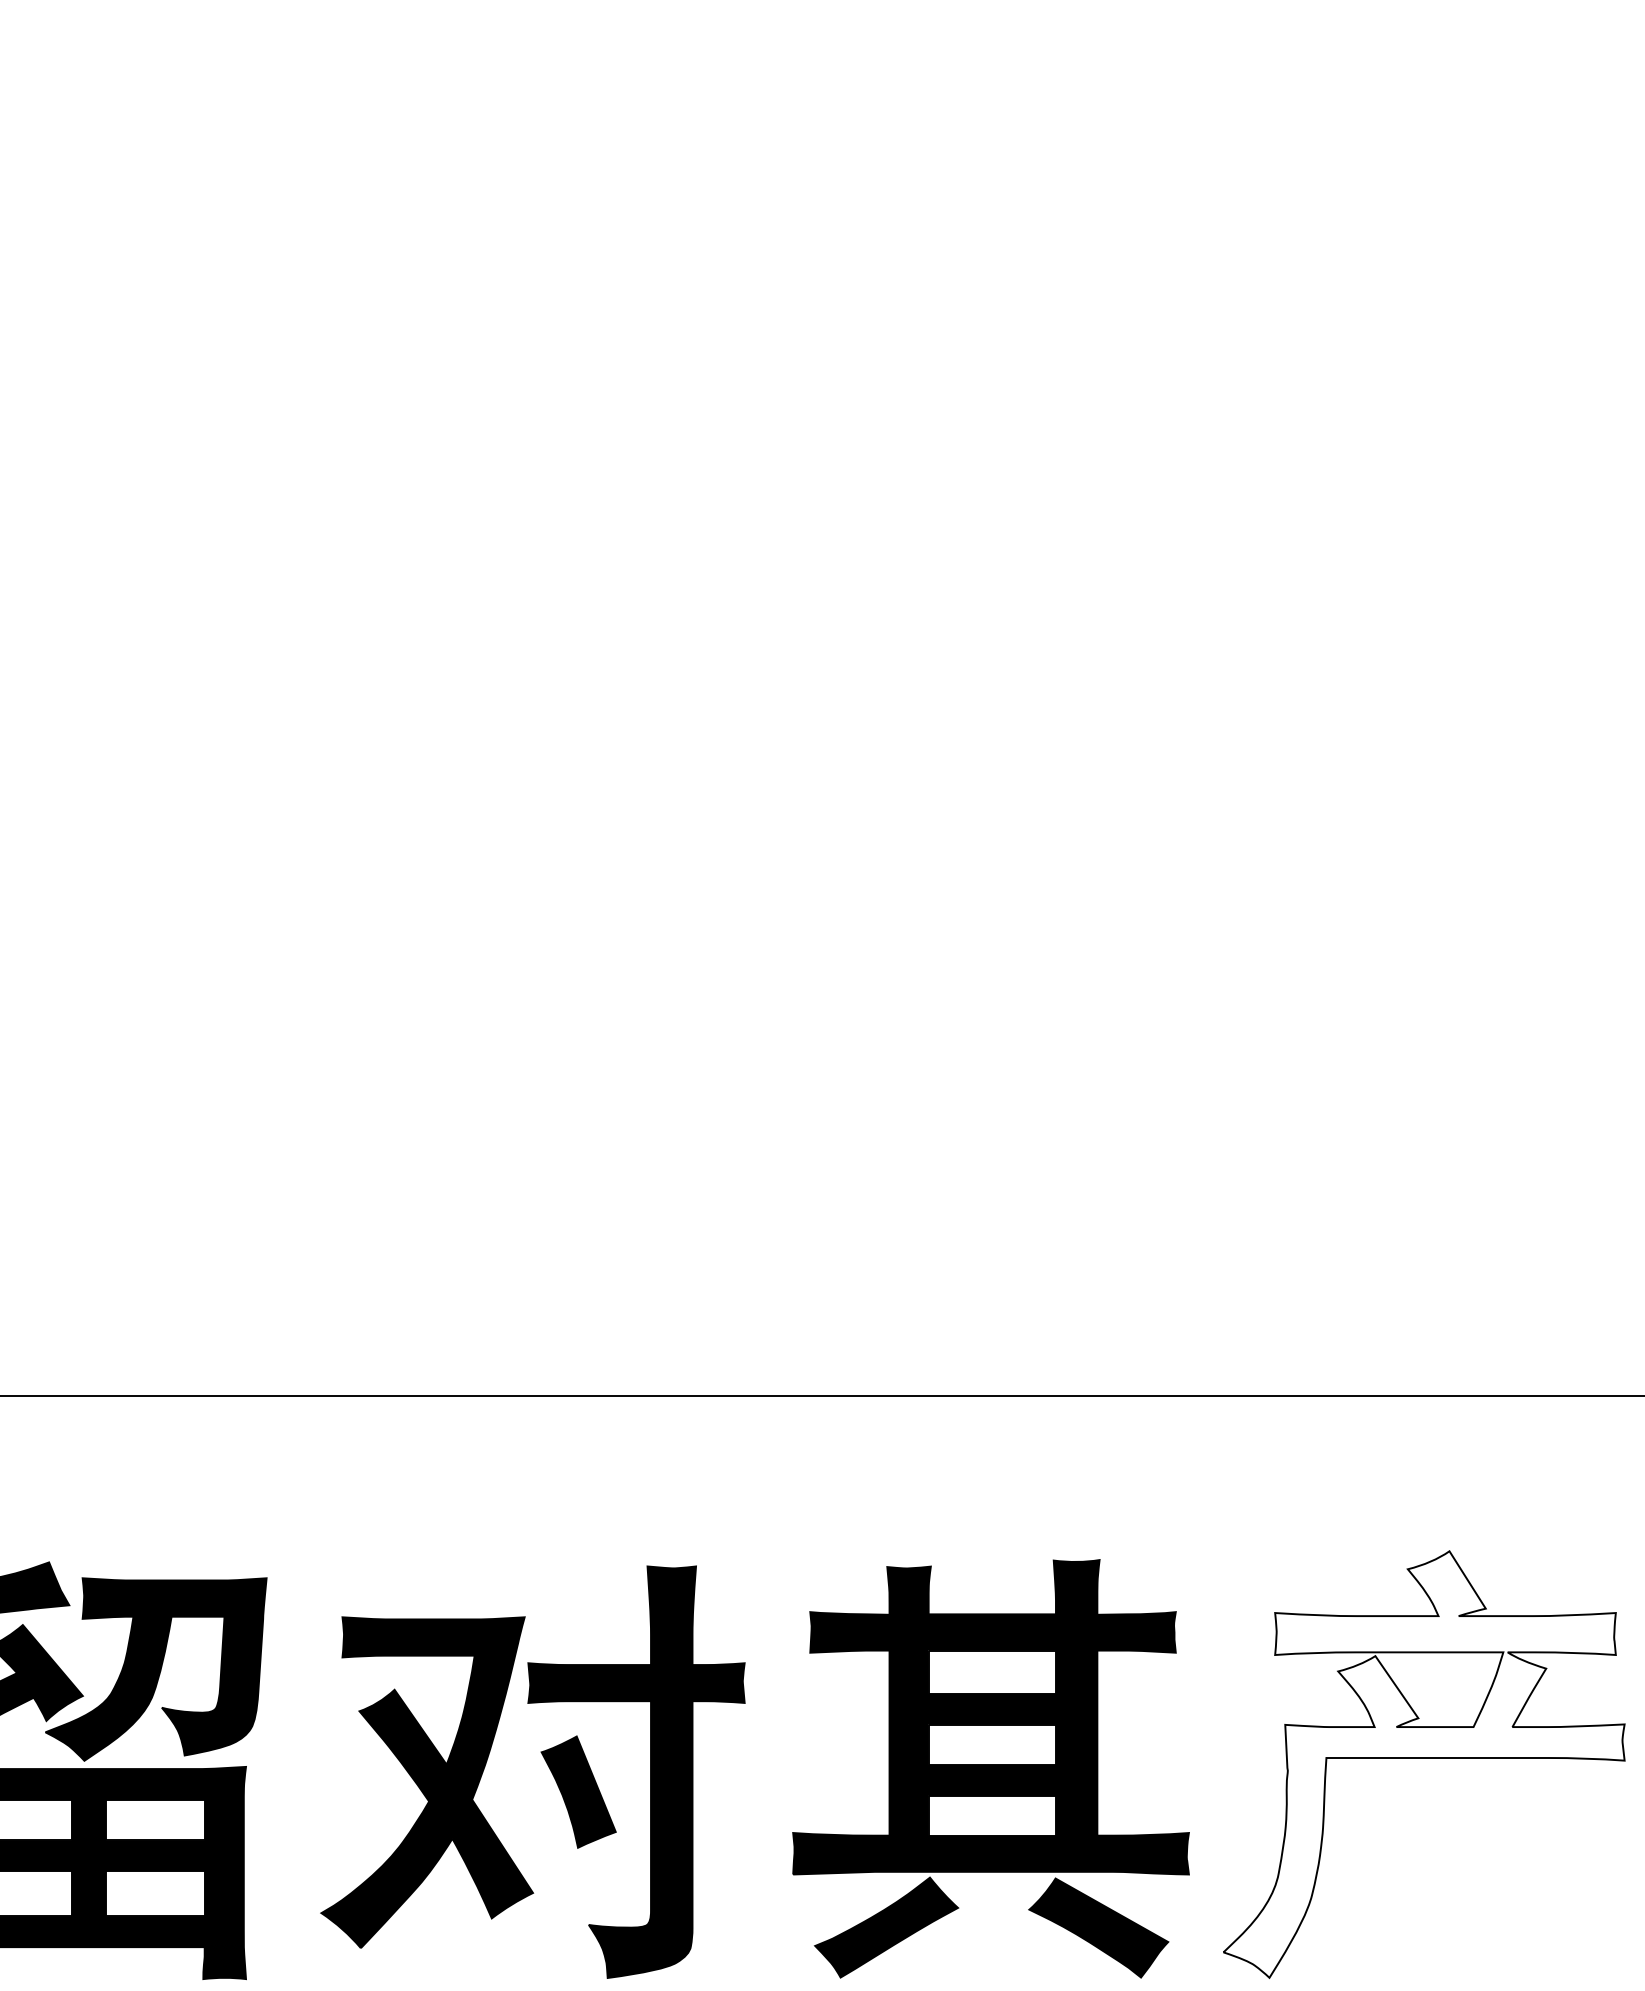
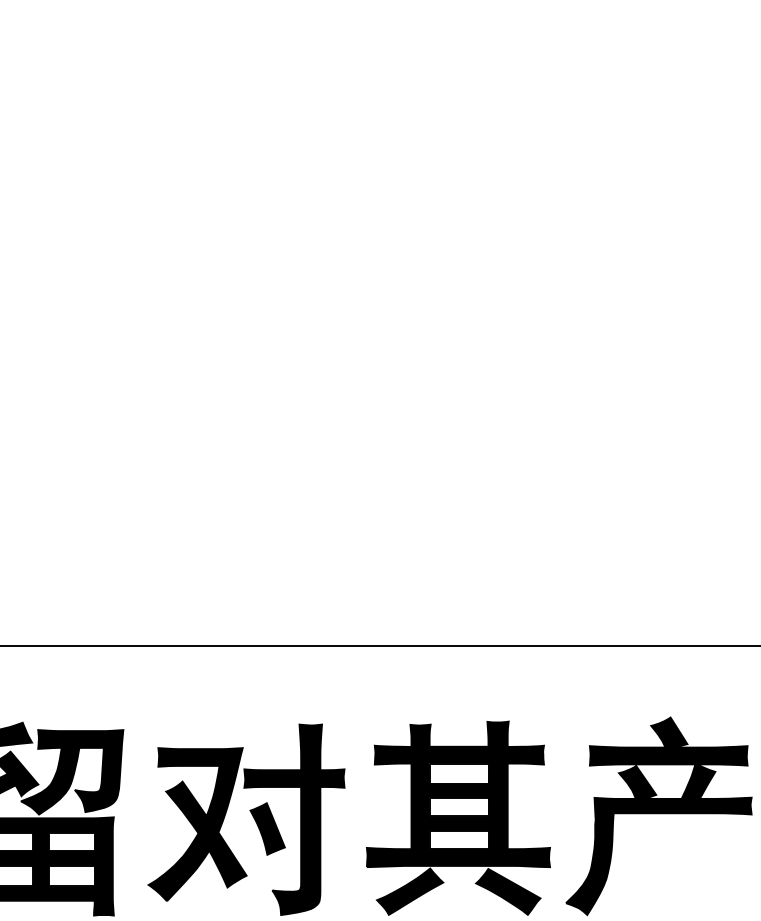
fill: (1423, 1762) -> (658, 815), added

